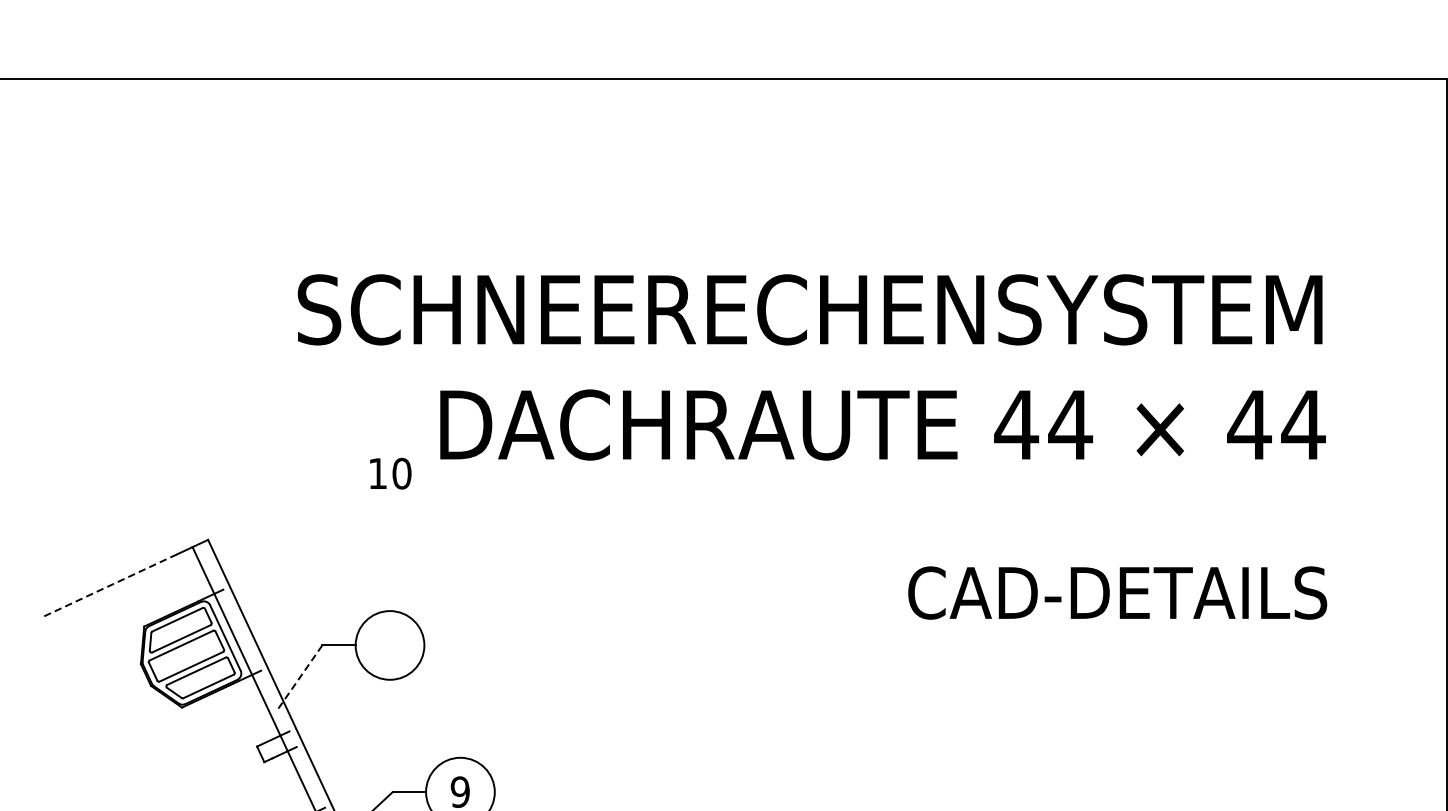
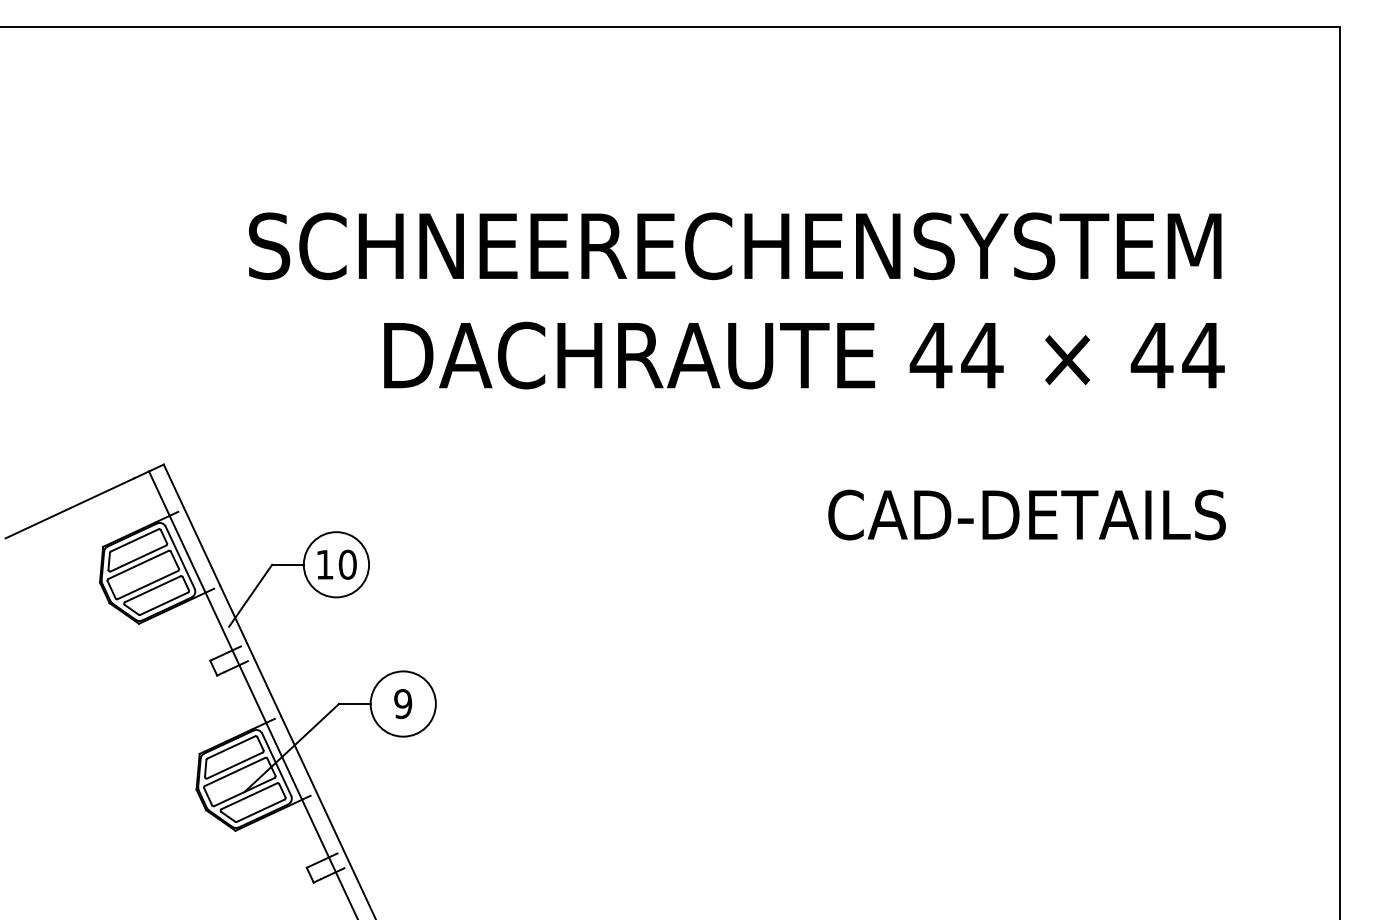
text: (390, 473) -> (336, 564), moved
line: (108, 586) -> (69, 508), dashed -> solid
line: (299, 677) -> (250, 595), dashed -> solid

